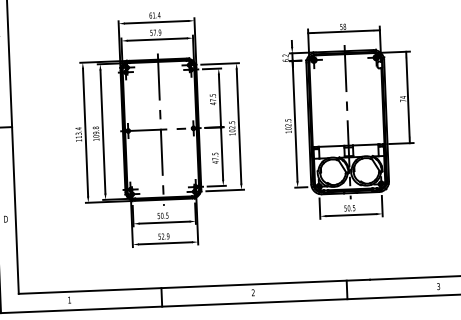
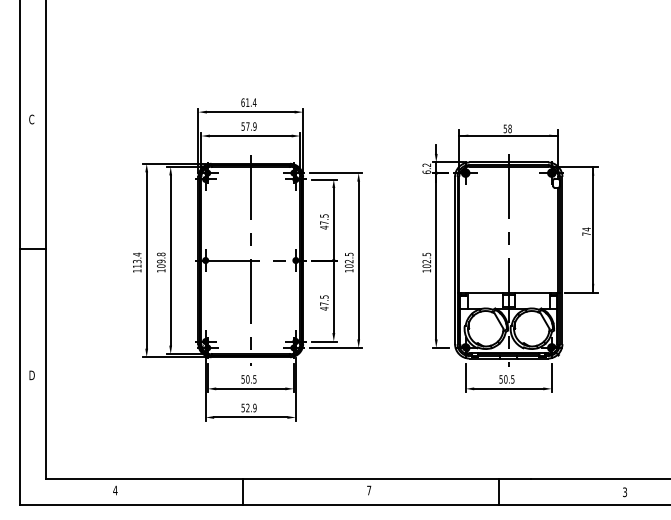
text: (253, 292) -> (369, 490), 2 -> 7
text: (69, 300) -> (115, 490), 1 -> 4

